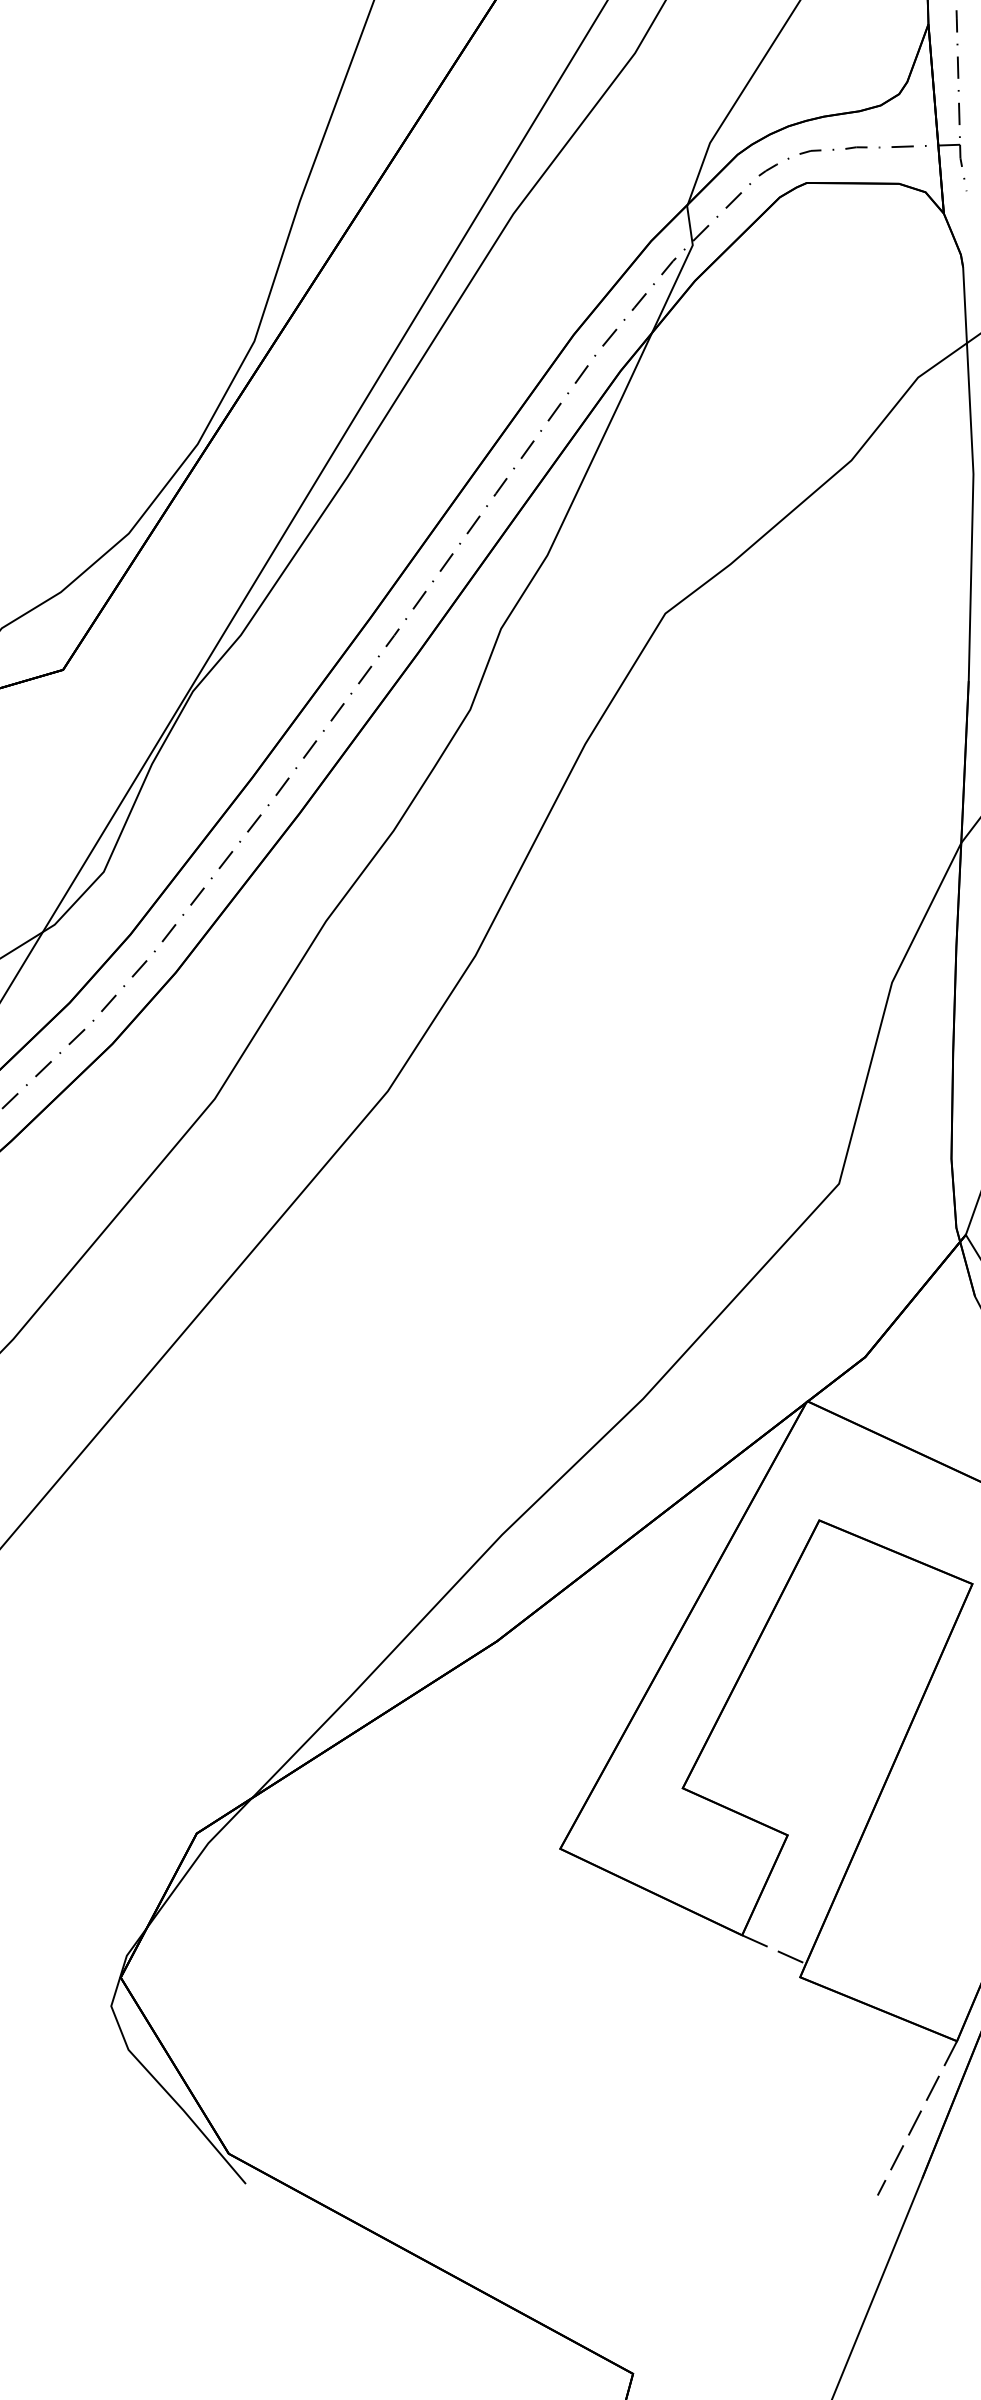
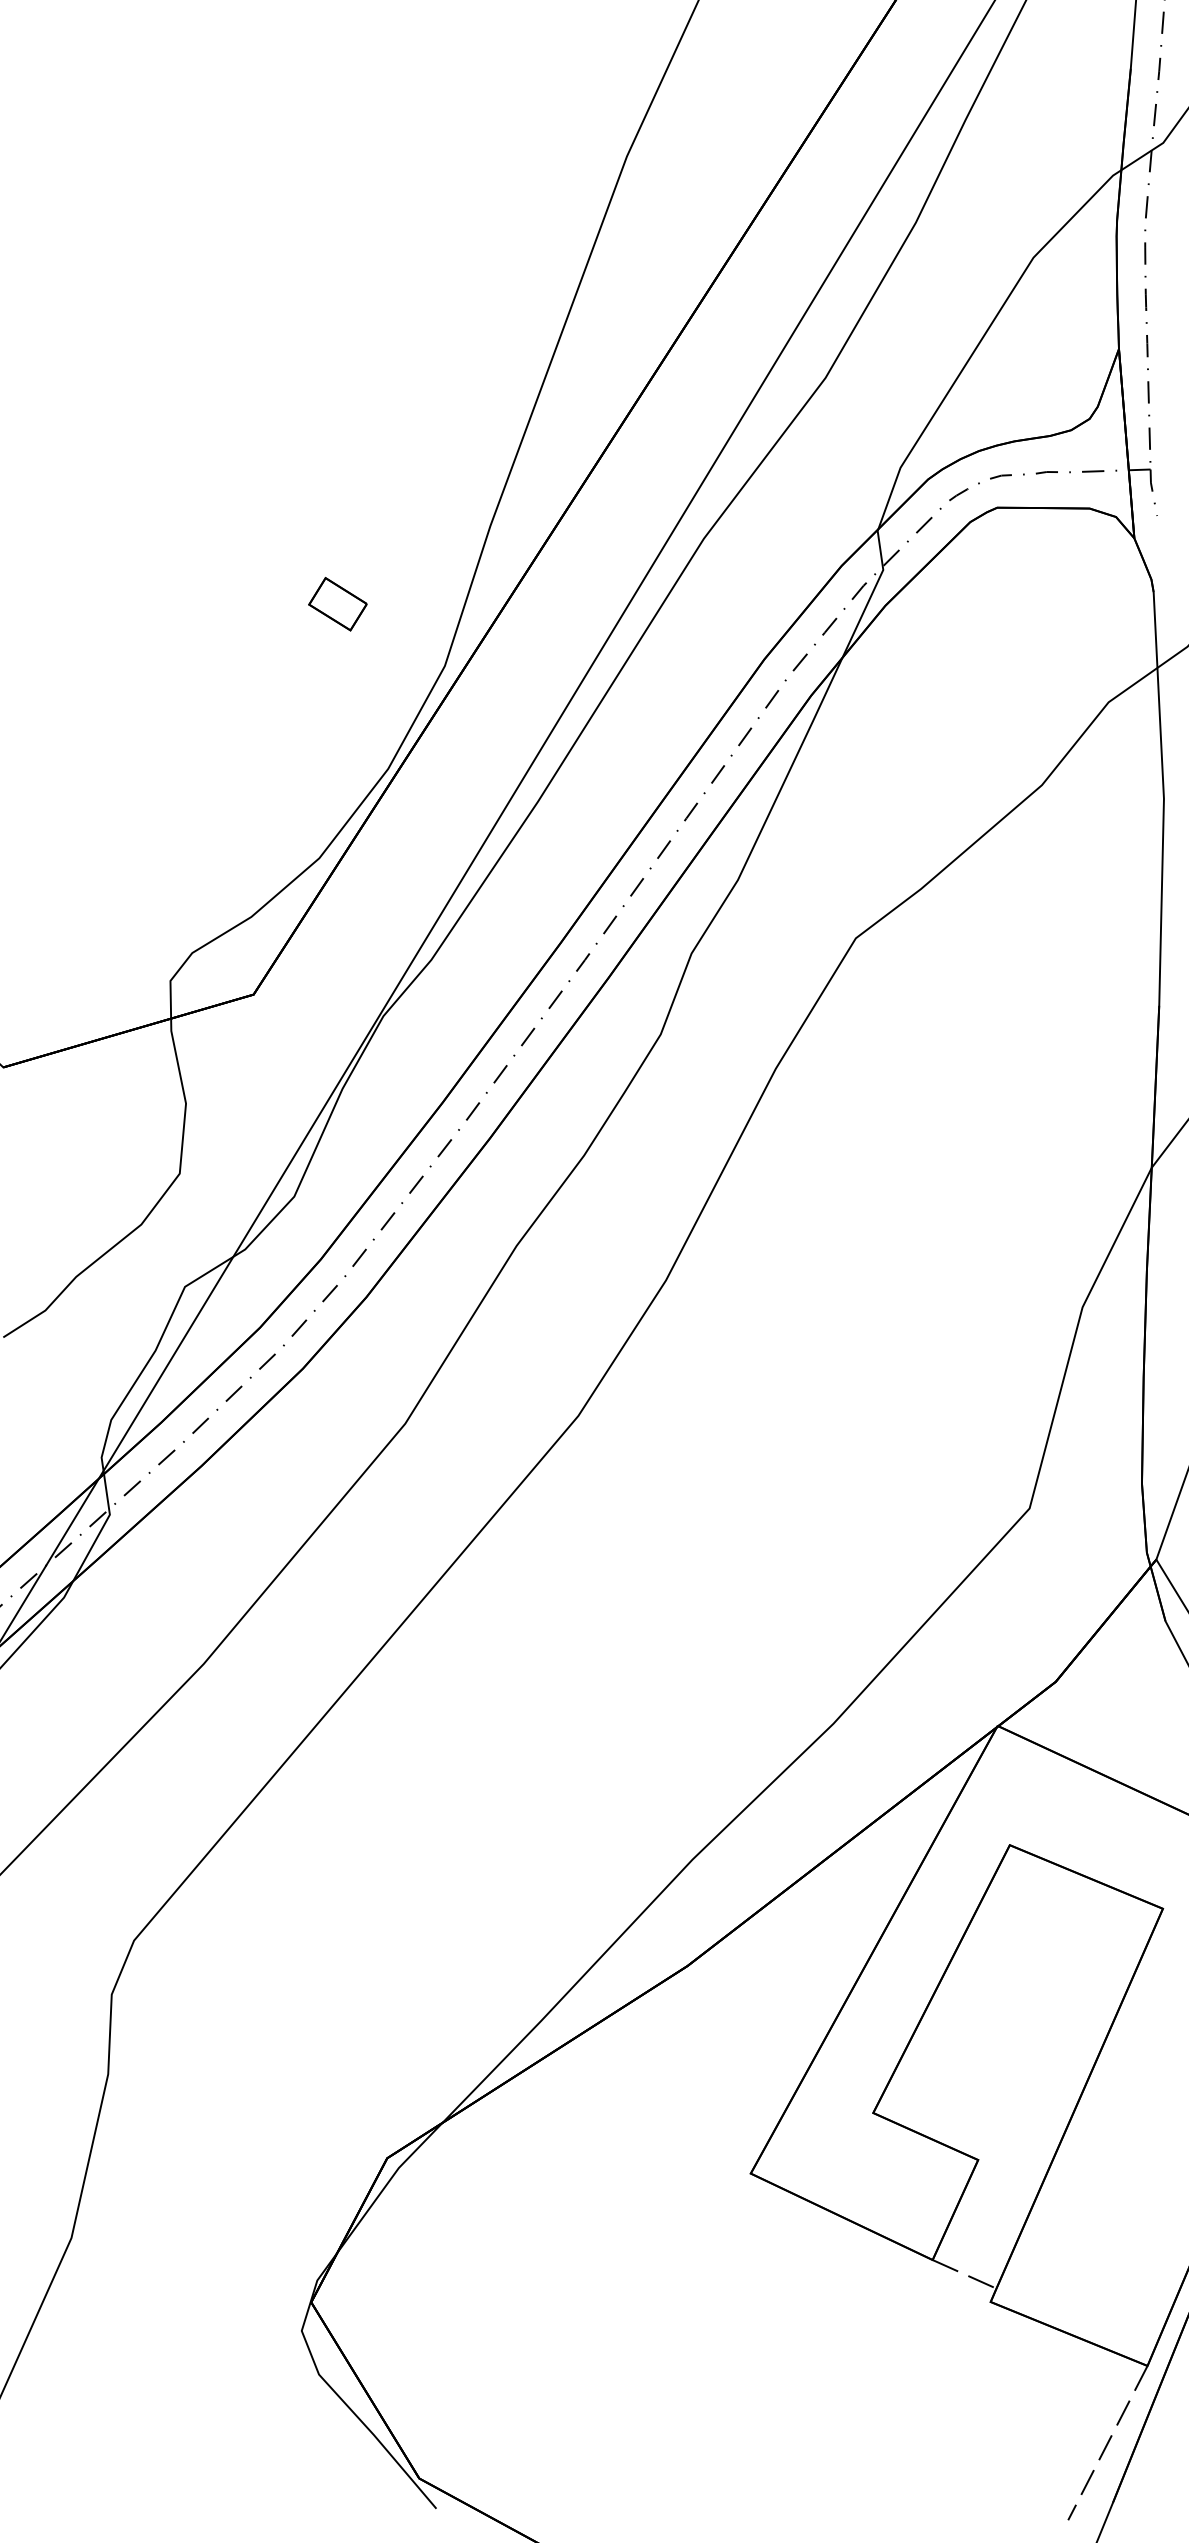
part: (147, 279) -> (337, 604), added

